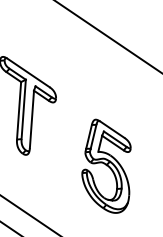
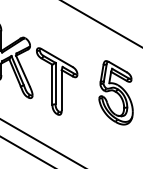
part: (106, 165) -> (115, 92), moved

